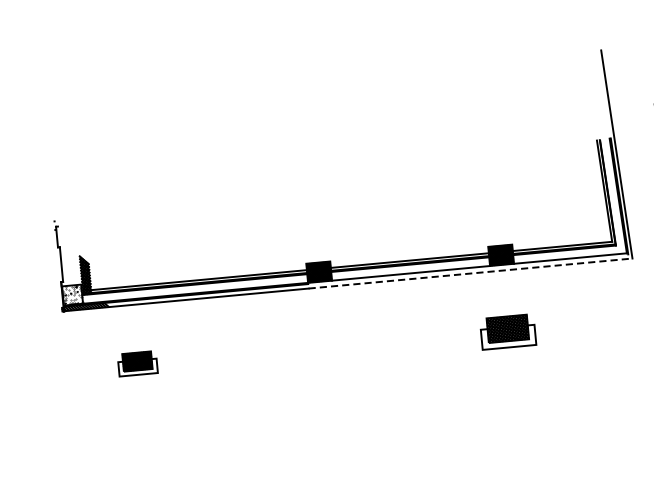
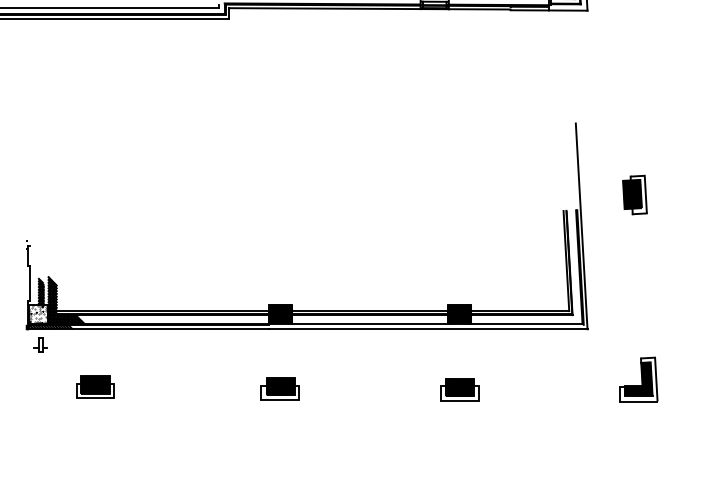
hatch: (73, 271) -> (41, 291), added
line: (470, 273) -> (428, 329), dashed -> solid
hatch: (101, 297) -> (66, 319), added
part: (77, 325) -> (40, 344), added
part: (508, 331) -> (459, 389), size x0.71
part: (324, 347) -> (279, 388), added

